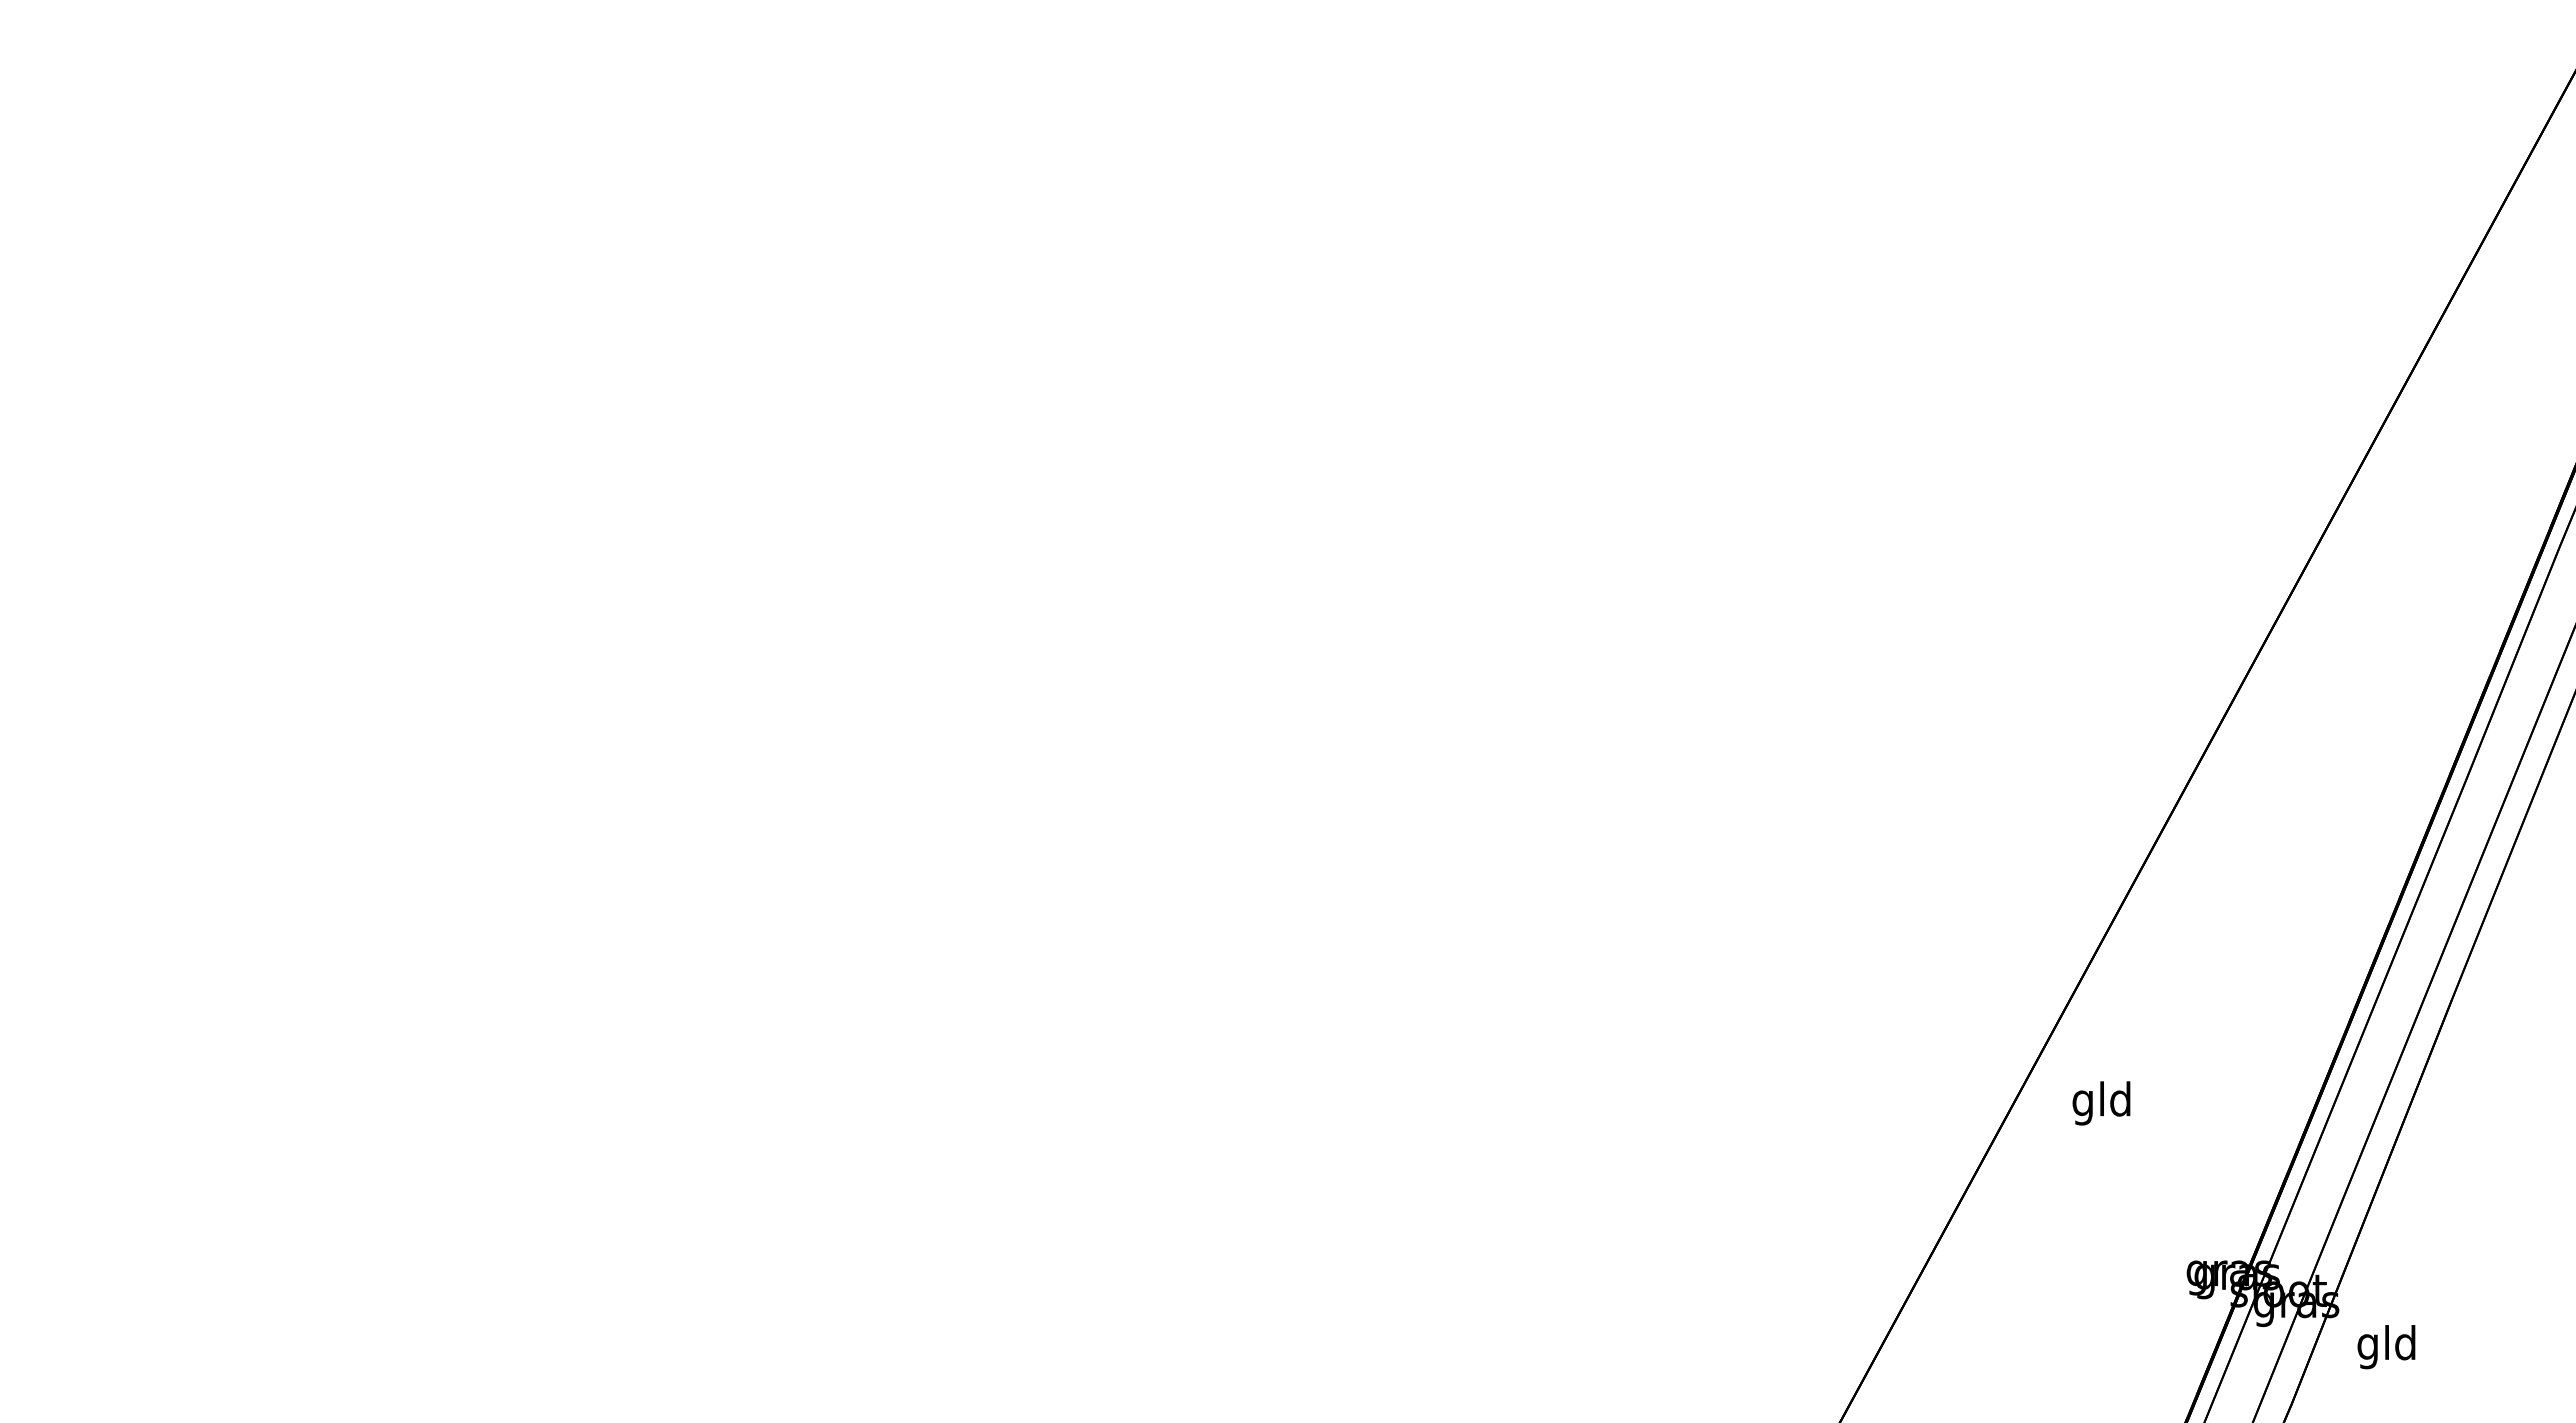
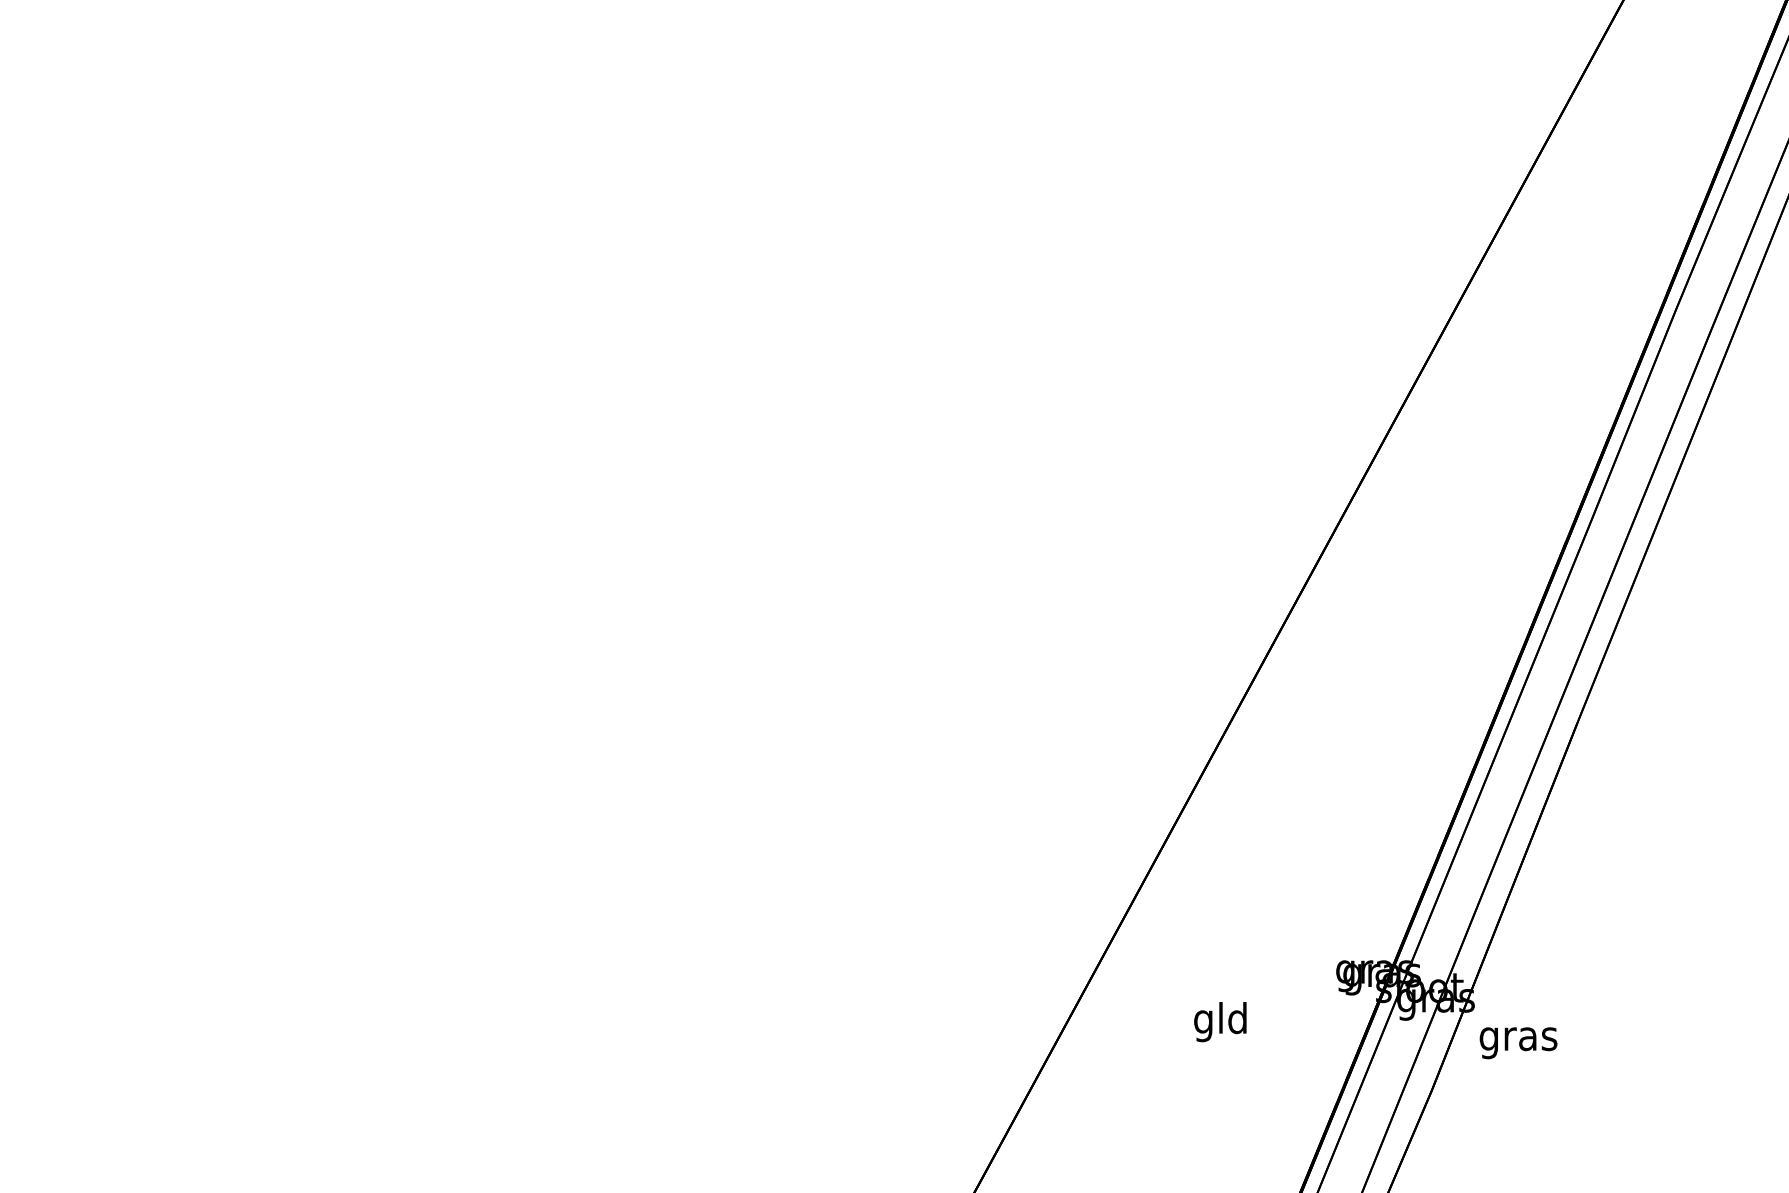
text: (2101, 1103) -> (1220, 1022), moved
text: (2386, 1347) -> (1517, 1039), gld -> gras

